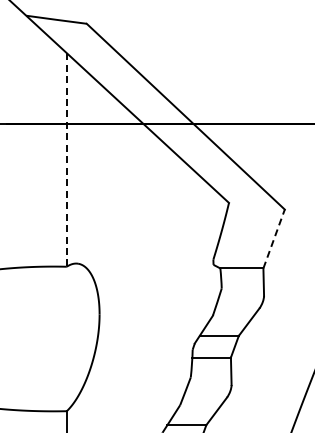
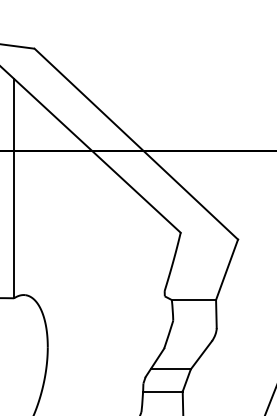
line: (66, 159) -> (13, 188), dashed -> solid
line: (274, 238) -> (227, 269), dashed -> solid

